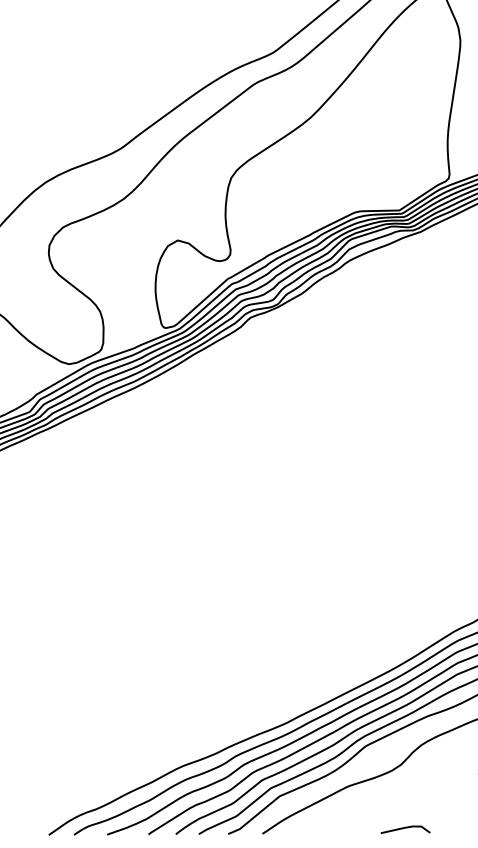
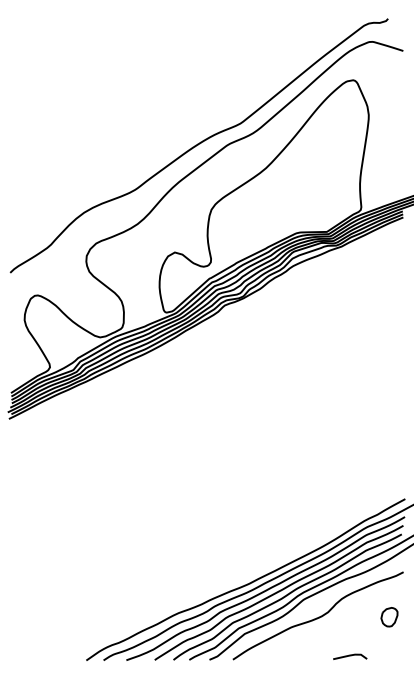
curve: (406, 829) -> (350, 656), moved

